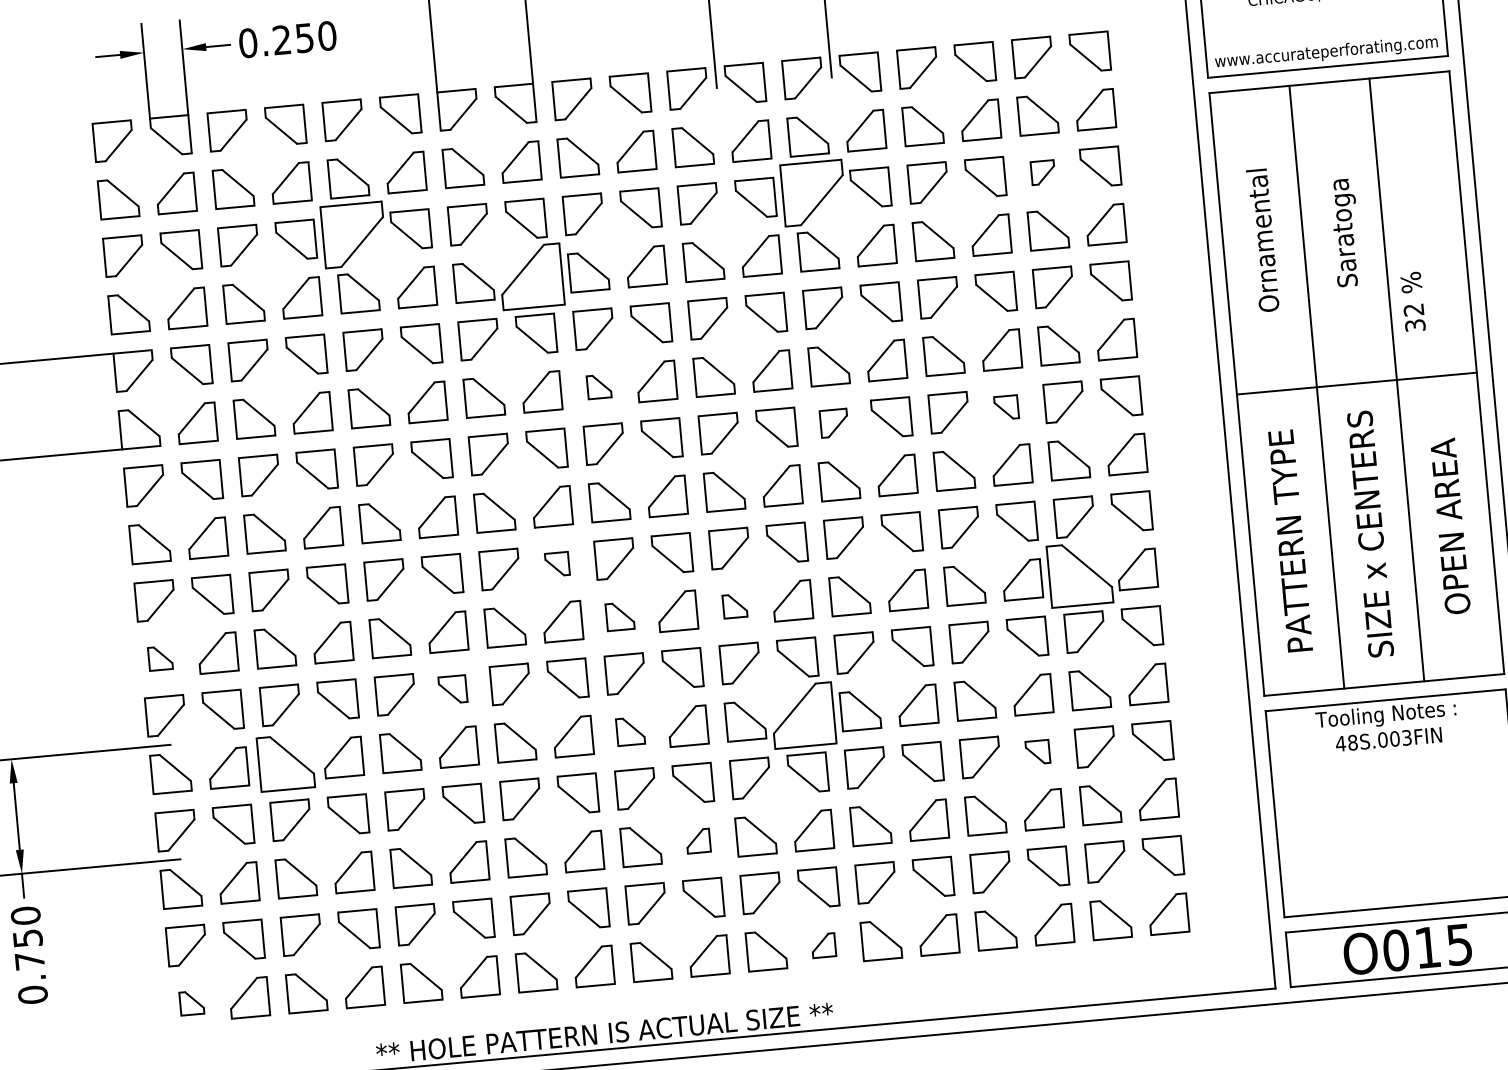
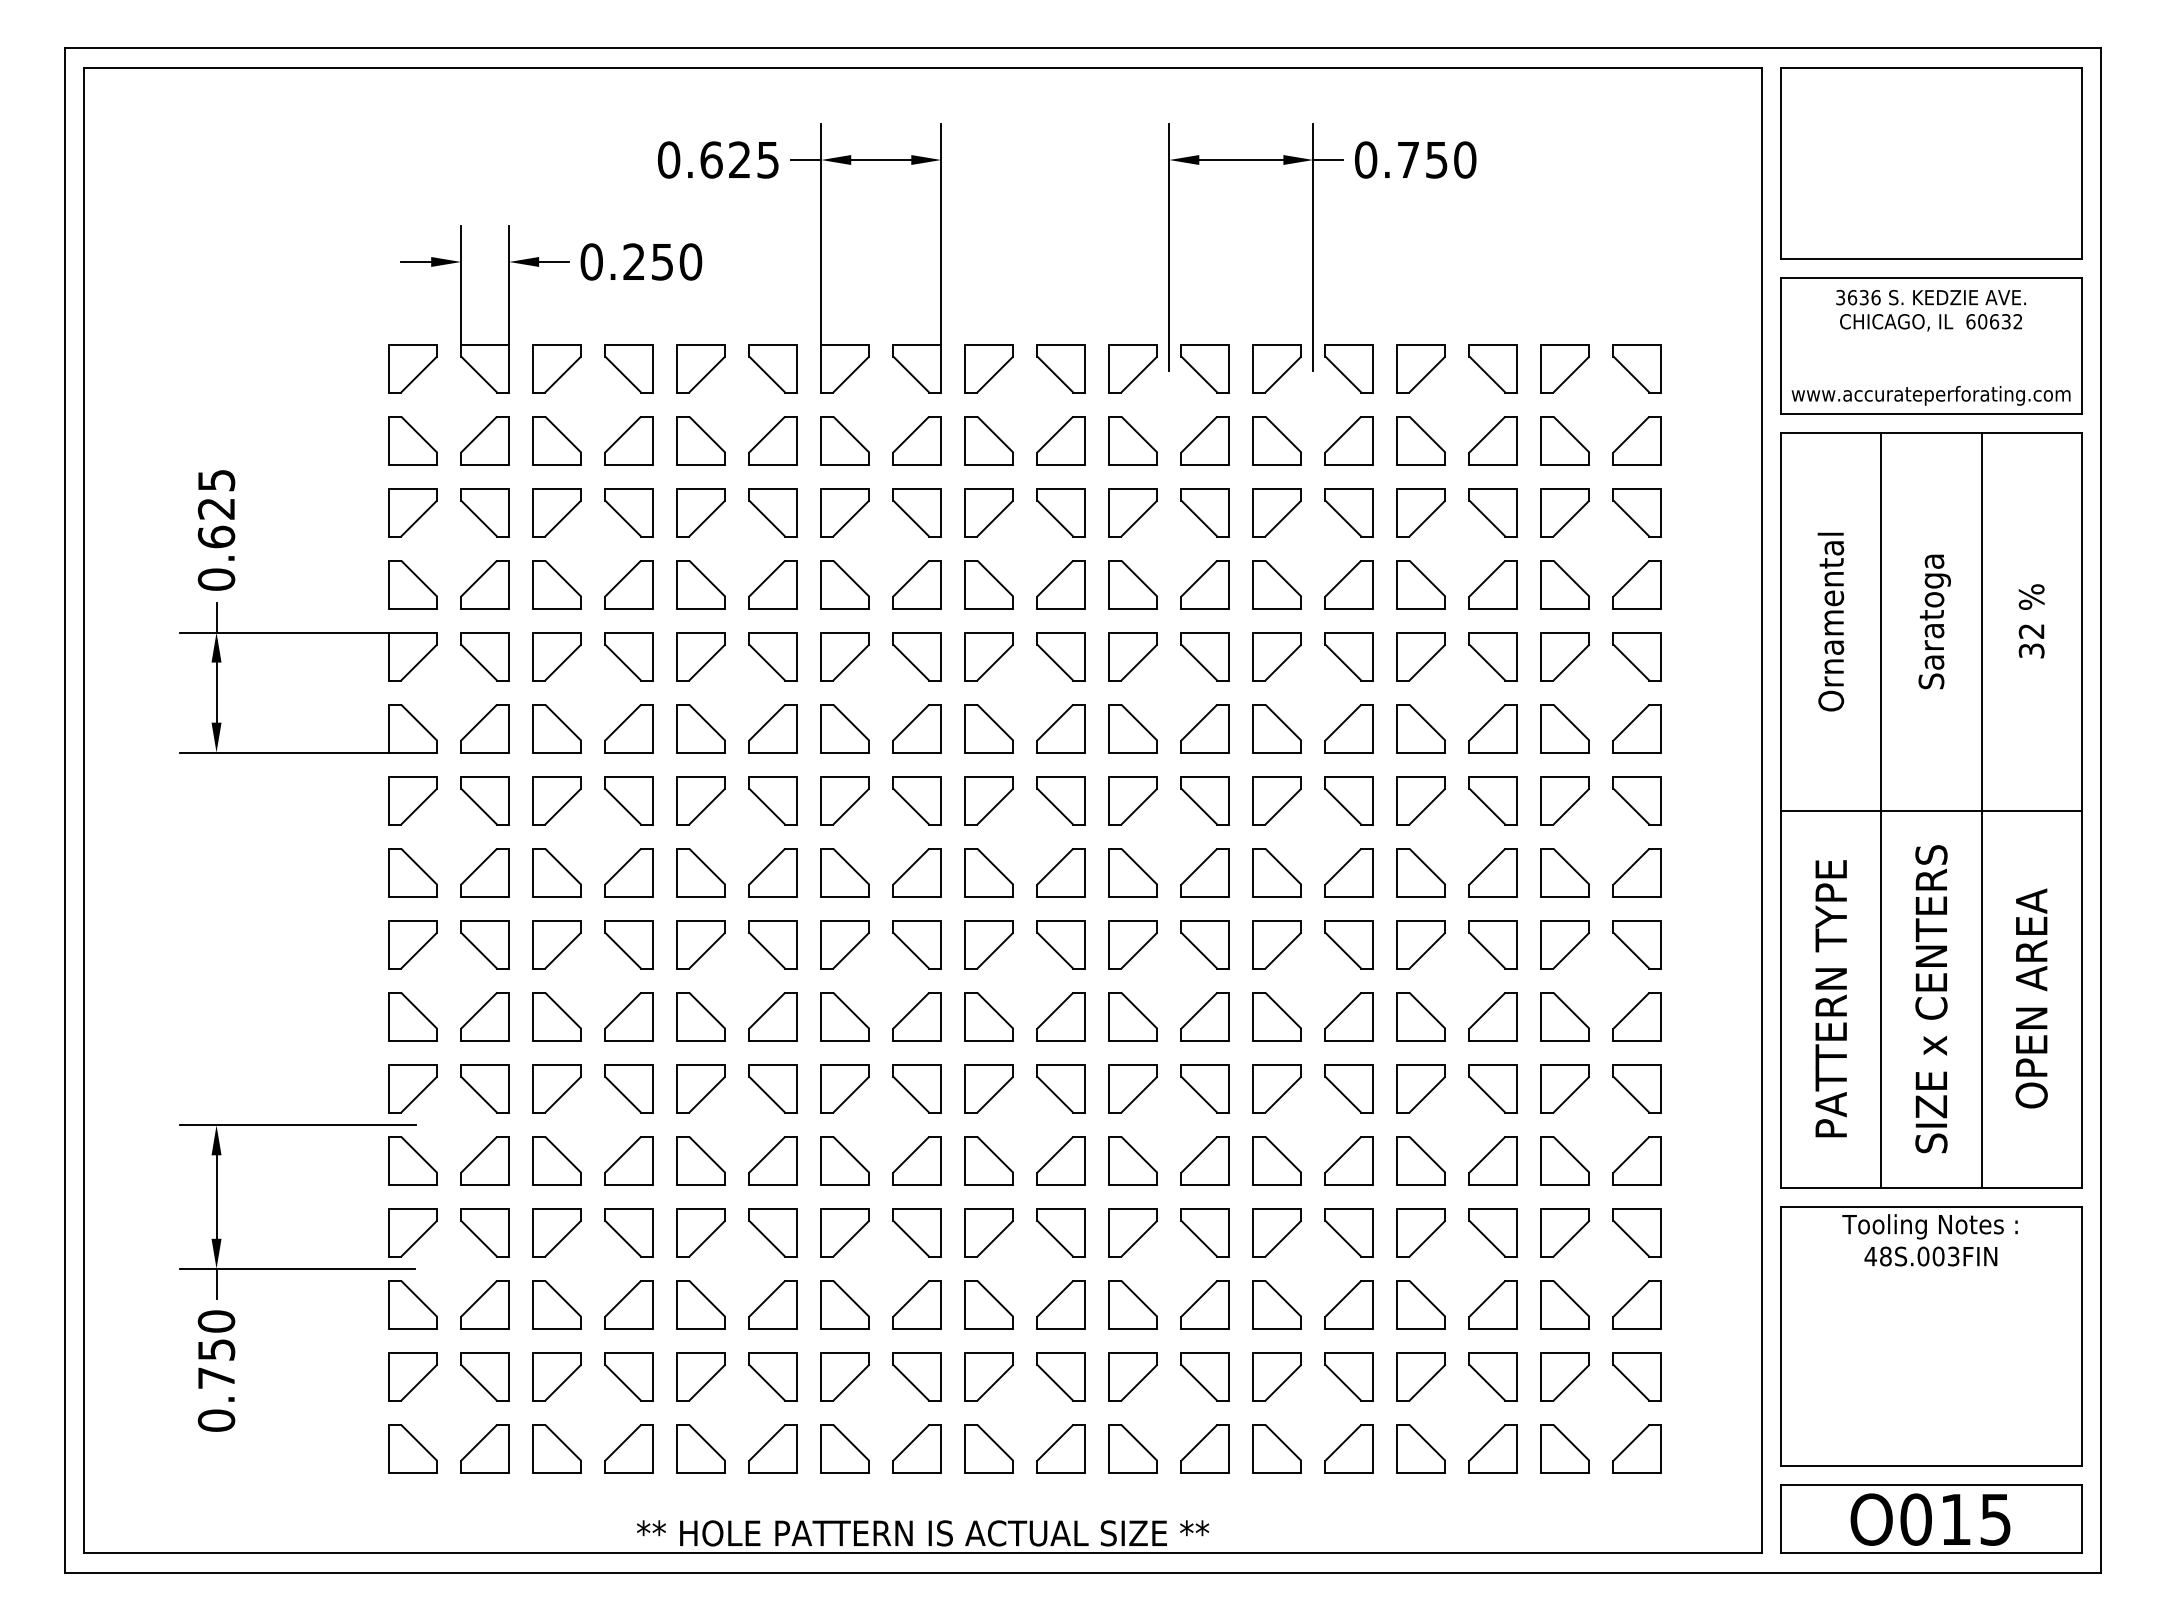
part: (1042, 172) -> (1564, 512), size x1.67
part: (812, 193) -> (1276, 512), size x0.62
part: (353, 235) -> (700, 512), size x0.62
part: (530, 276) -> (916, 584), size x0.62
text: (1413, 302) -> (2031, 621), moved
part: (598, 386) -> (988, 728), size x1.67
part: (1005, 407) -> (1492, 800), size x1.67
part: (833, 423) -> (1276, 800), size x1.43
part: (556, 564) -> (916, 944), size x1.67
part: (1079, 574) -> (1564, 1016), size x0.62
part: (734, 605) -> (1132, 1016), size x1.67
part: (619, 616) -> (988, 1016), size x1.43
part: (160, 658) -> (412, 1016), size x1.67
part: (452, 689) -> (772, 1088), size x1.43
part: (802, 715) -> (1204, 1160), size x0.62
part: (629, 731) -> (988, 1160), size x1.43
part: (1037, 752) -> (1492, 1232), size x1.67
part: (285, 762) -> (556, 1160), size x0.71
part: (697, 840) -> (1060, 1304), size x1.67
part: (823, 945) -> (1204, 1448), size x1.67
part: (191, 1002) -> (412, 1448), size x1.67

